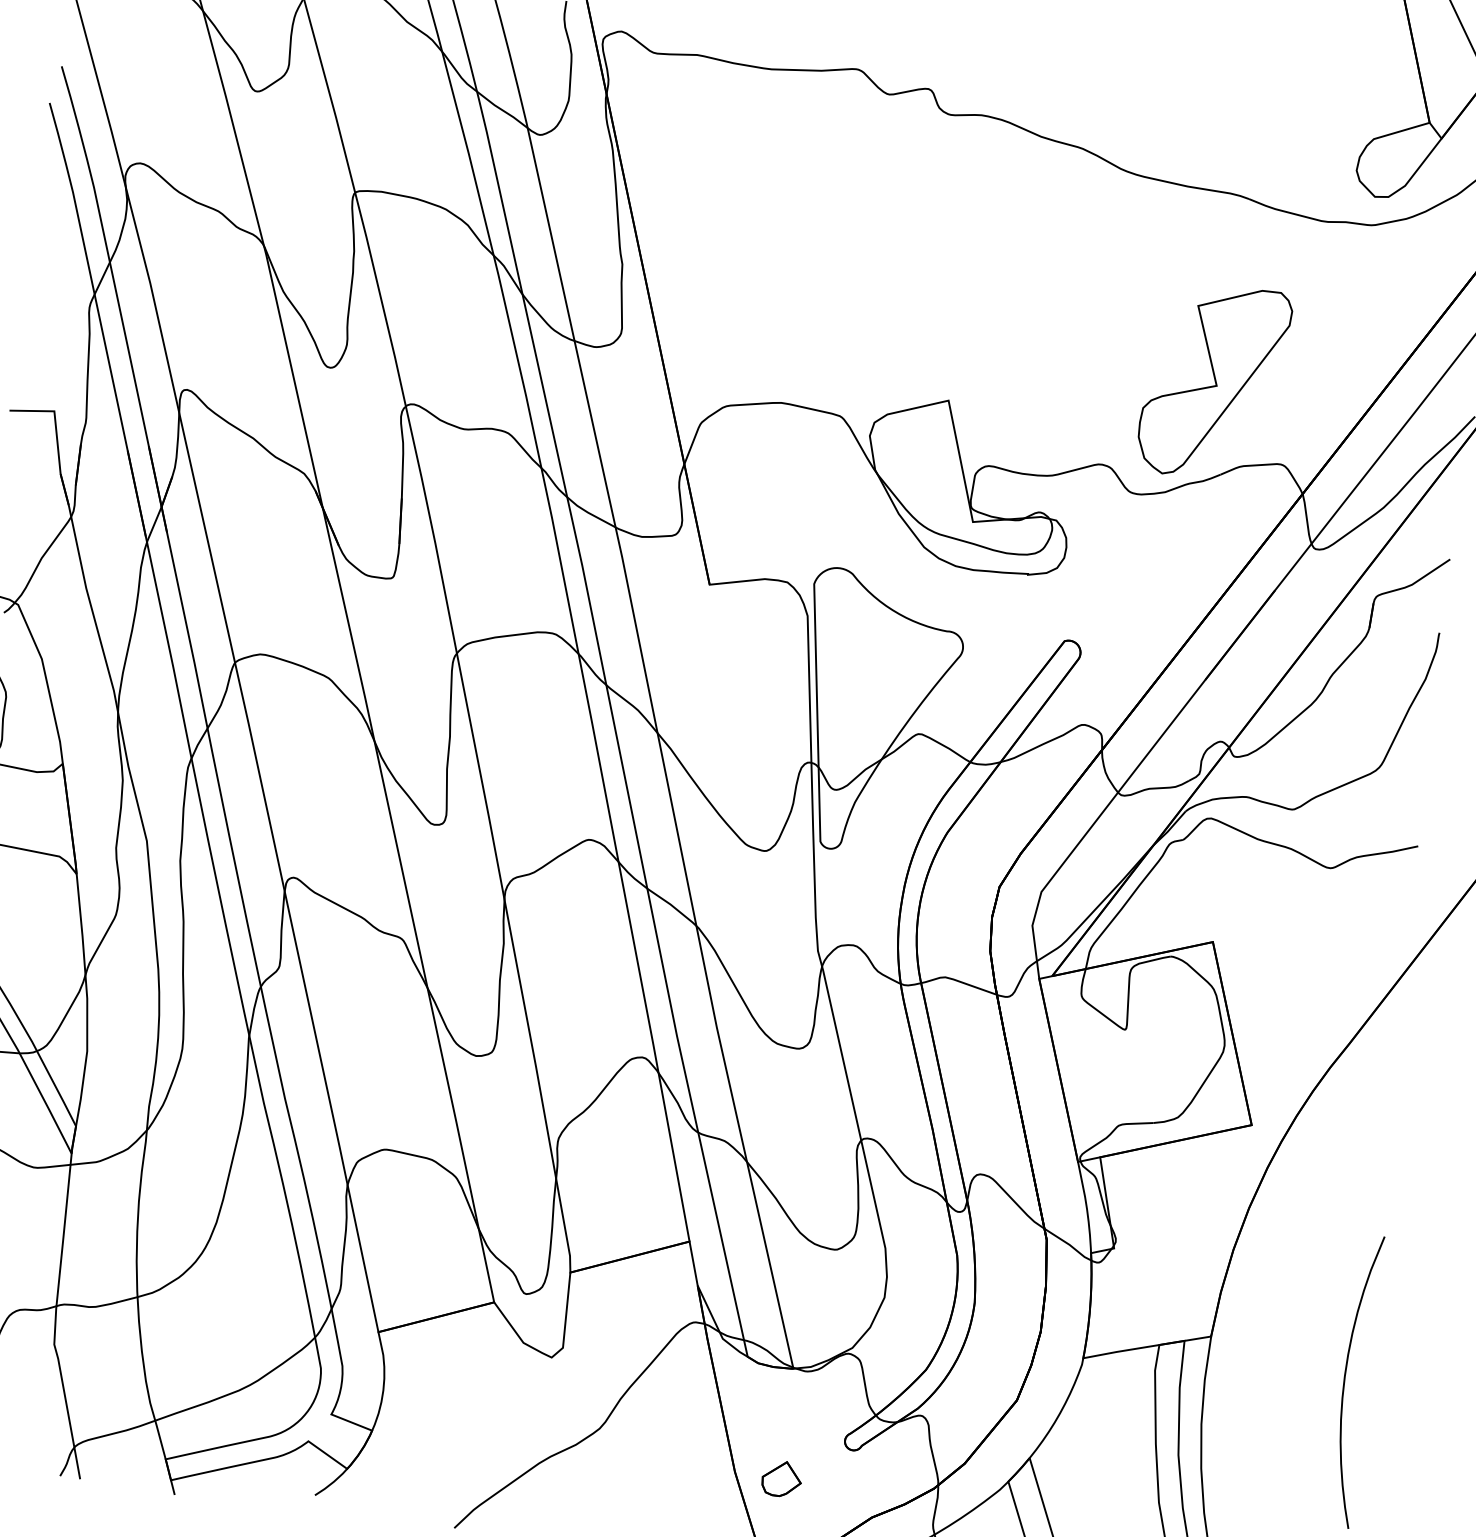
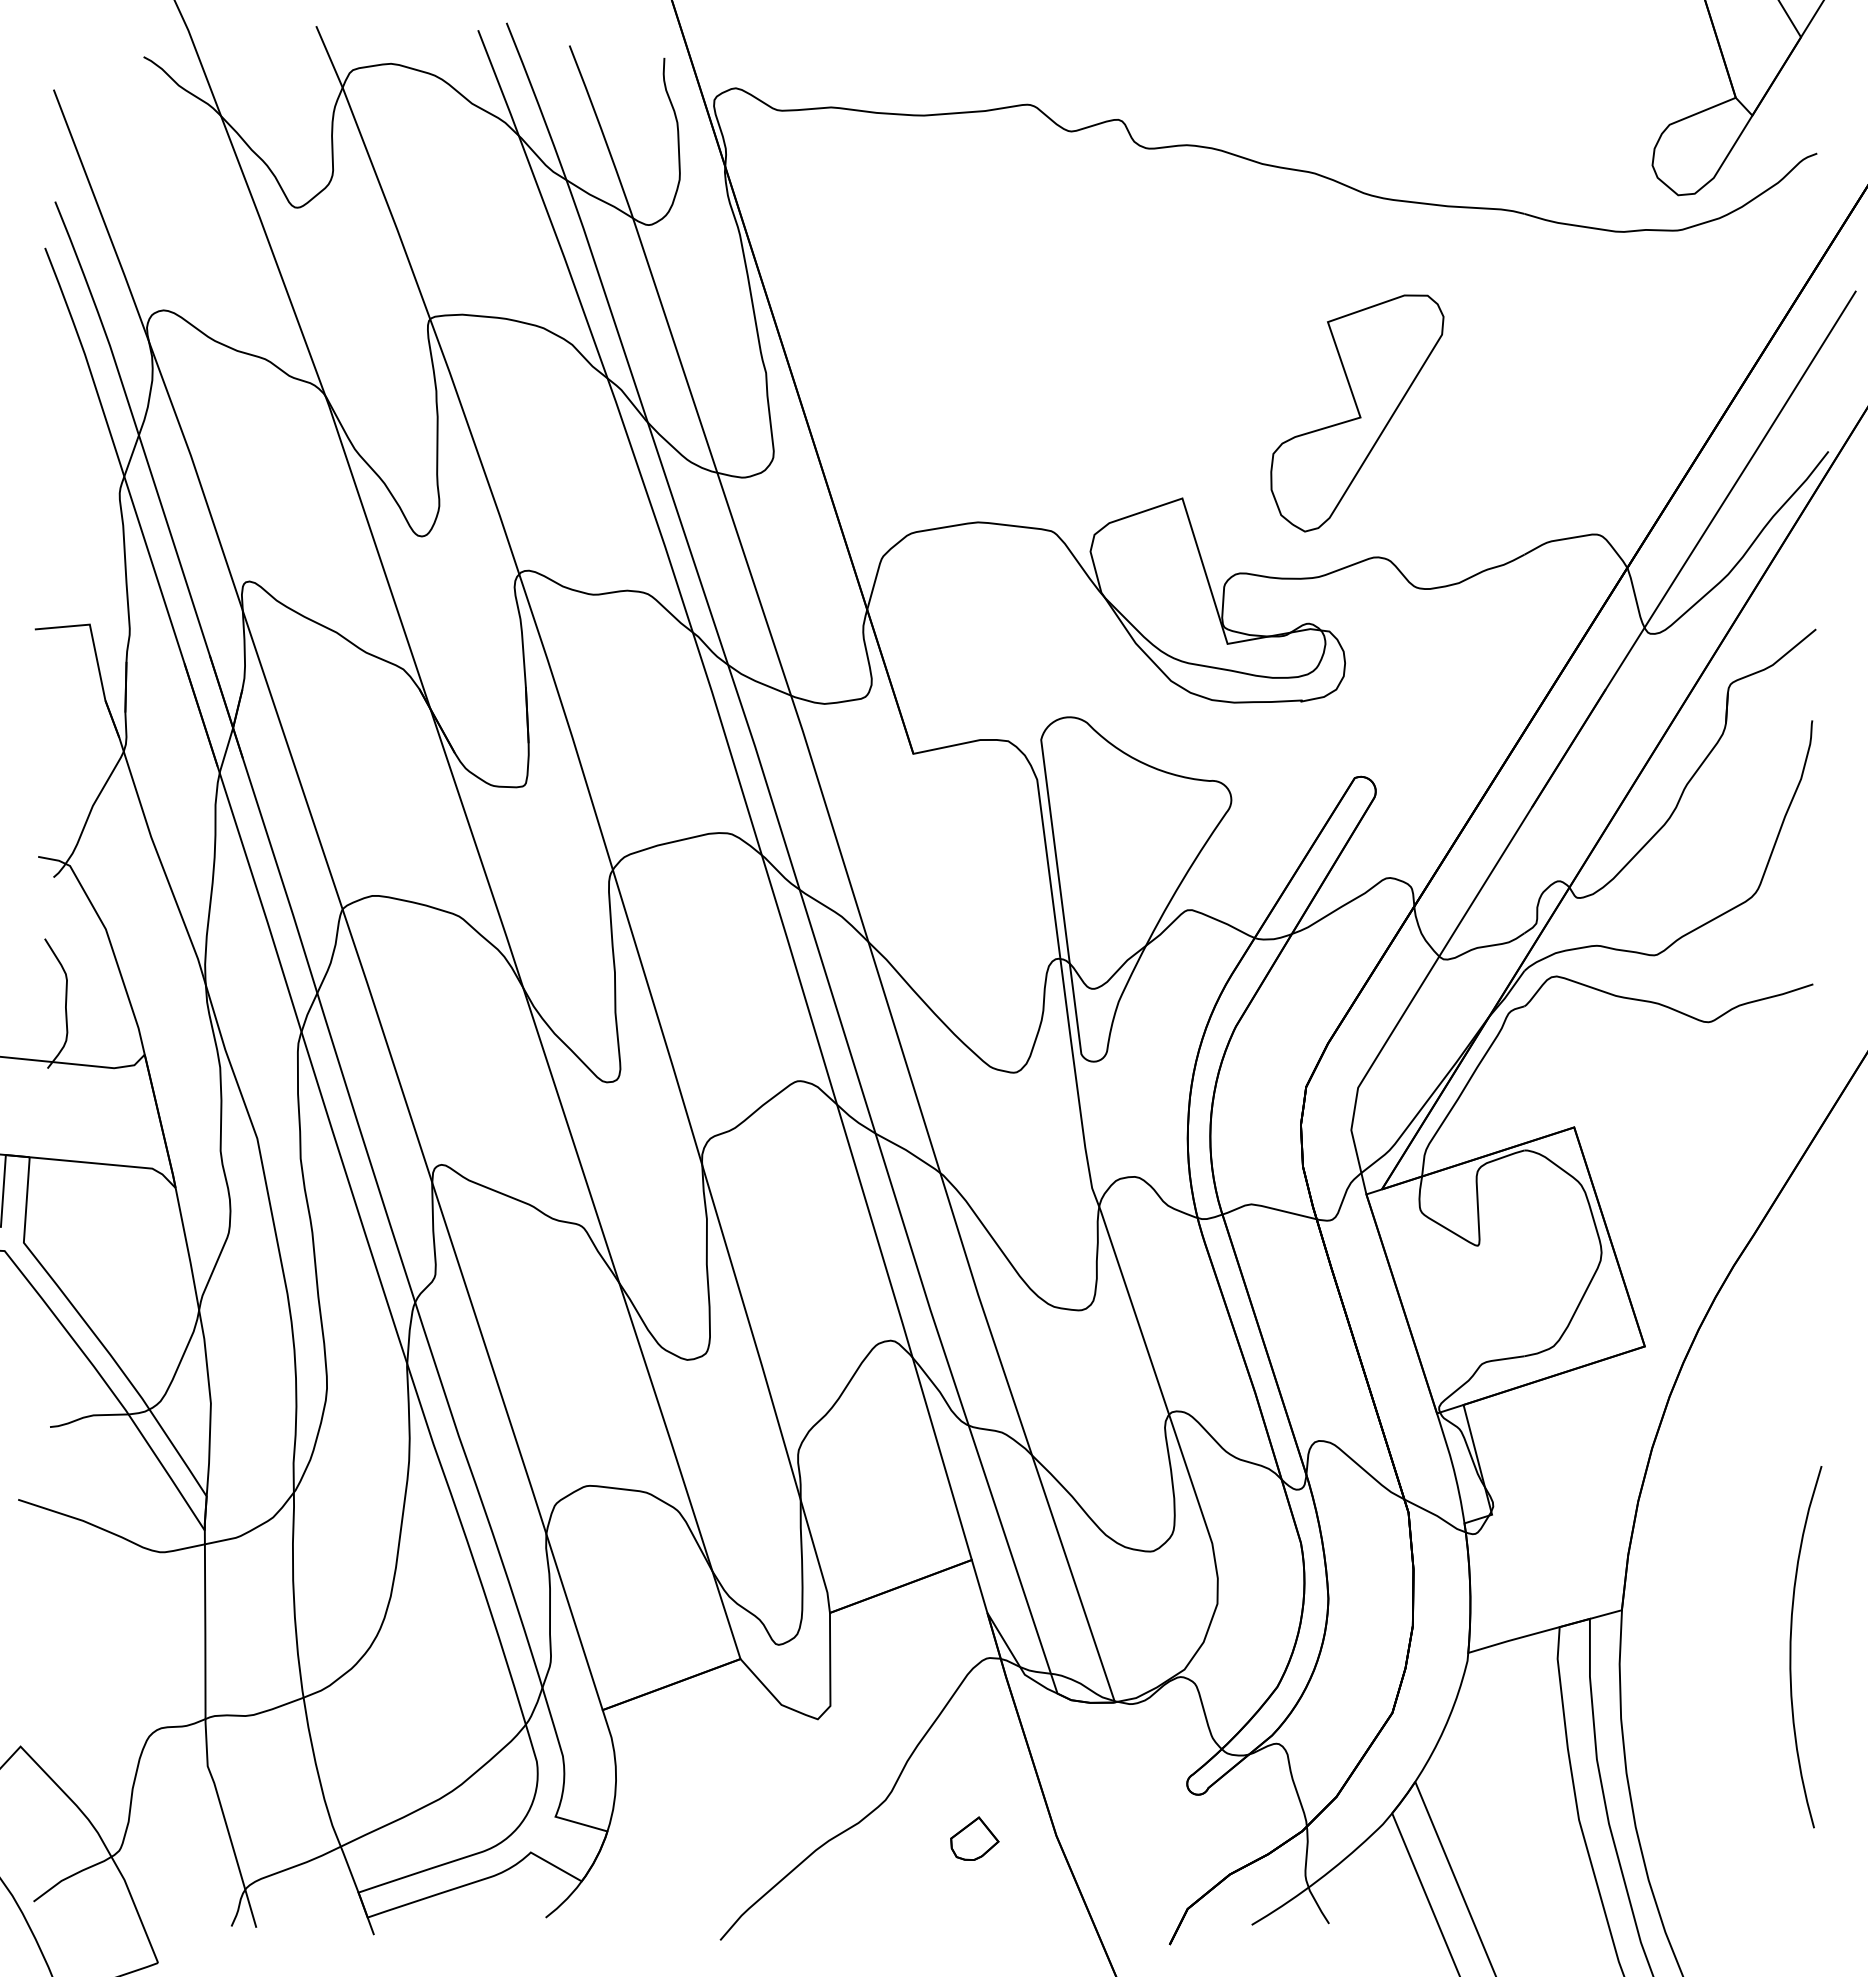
part: (1214, 382) -> (1357, 413), moved
part: (781, 1478) -> (974, 1838), moved

